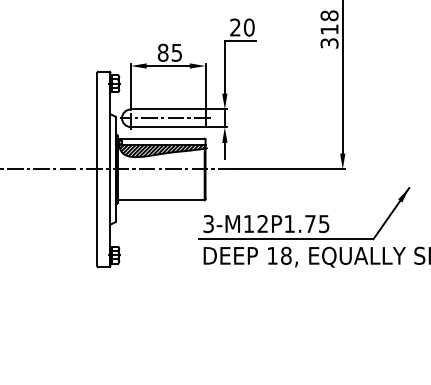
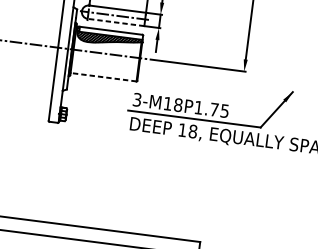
line: (167, 127) -> (115, 22), solid -> dashed
line: (161, 200) -> (103, 77), solid -> dashed
text: (262, 224) -> (178, 105), 3-M12P1.75 -> 3-M18P1.75

